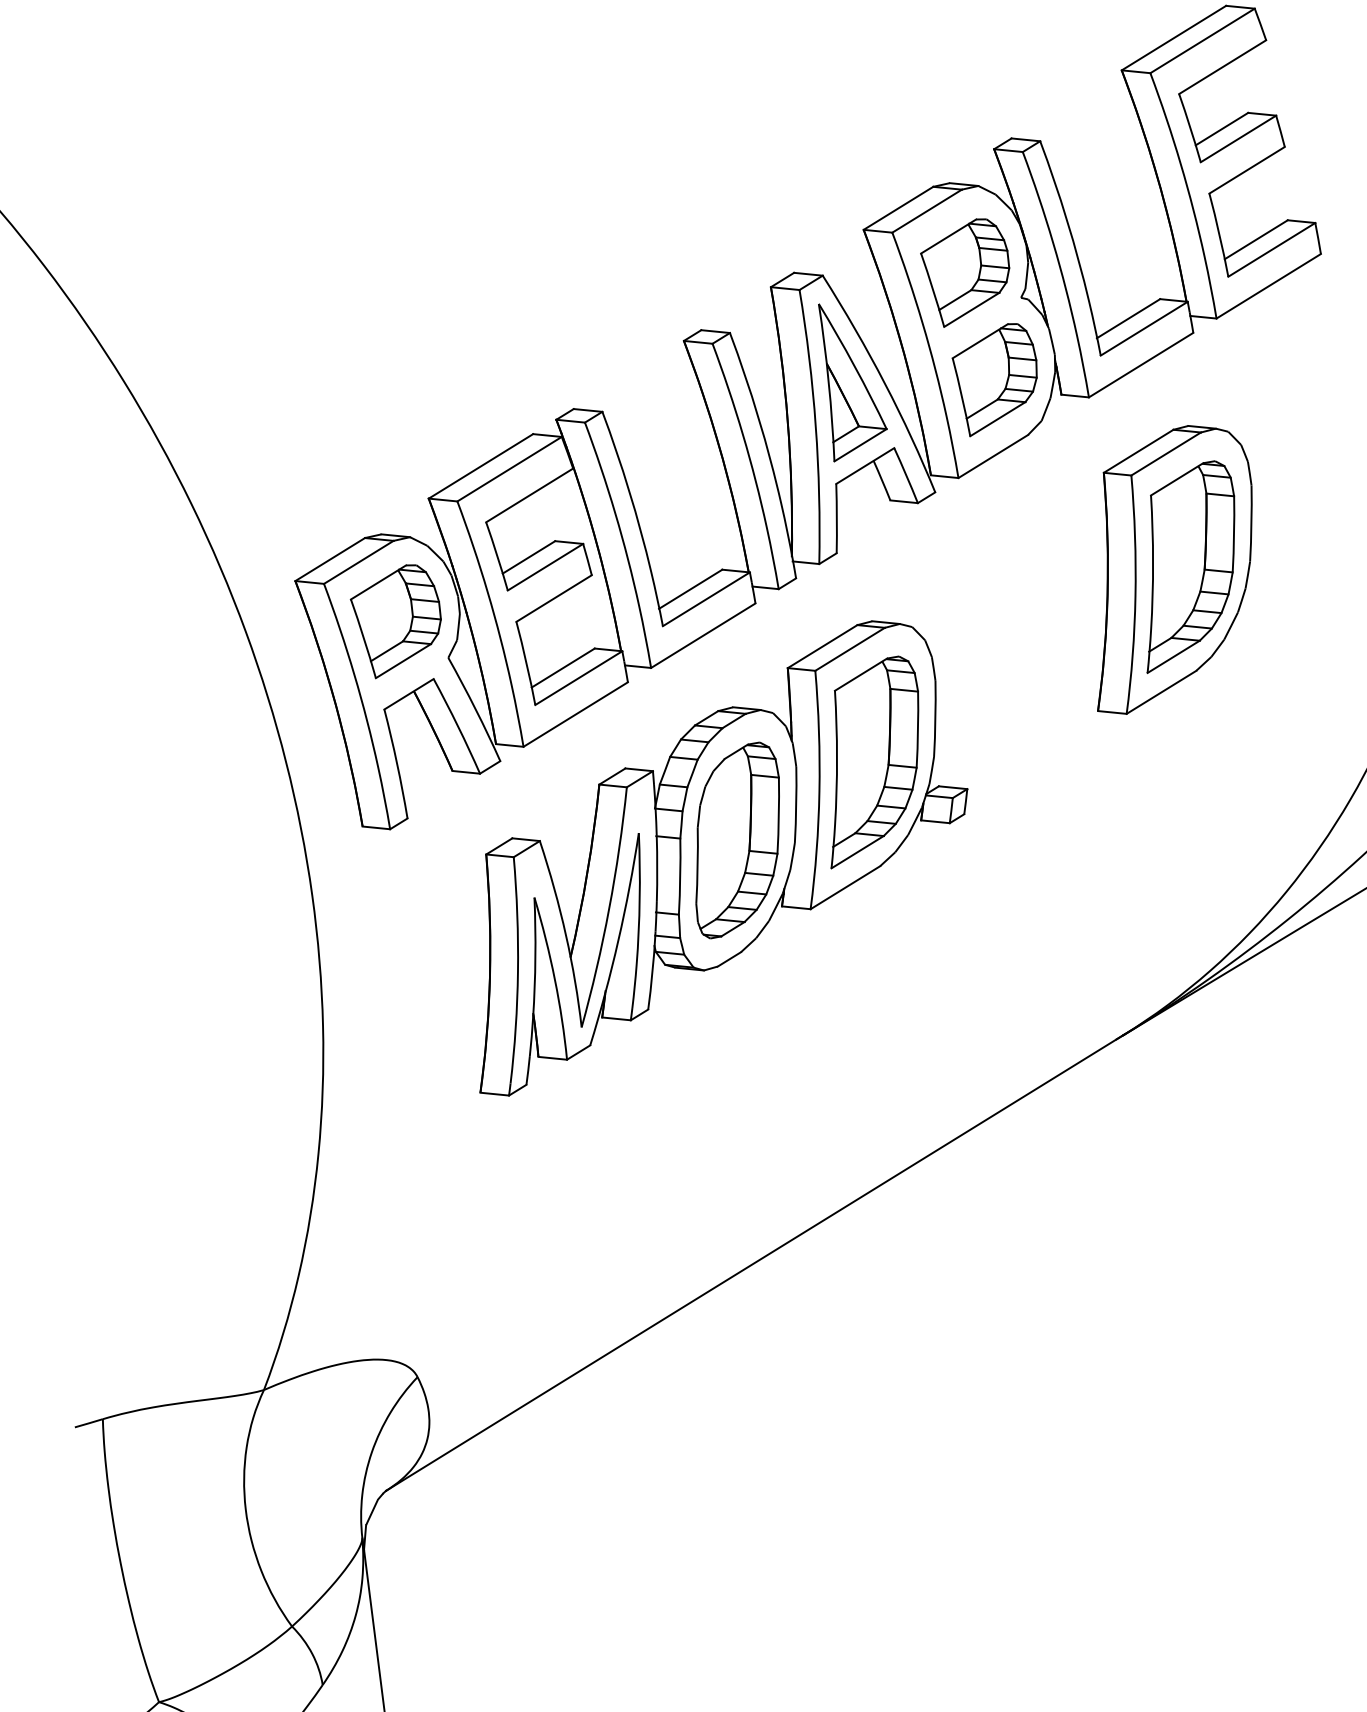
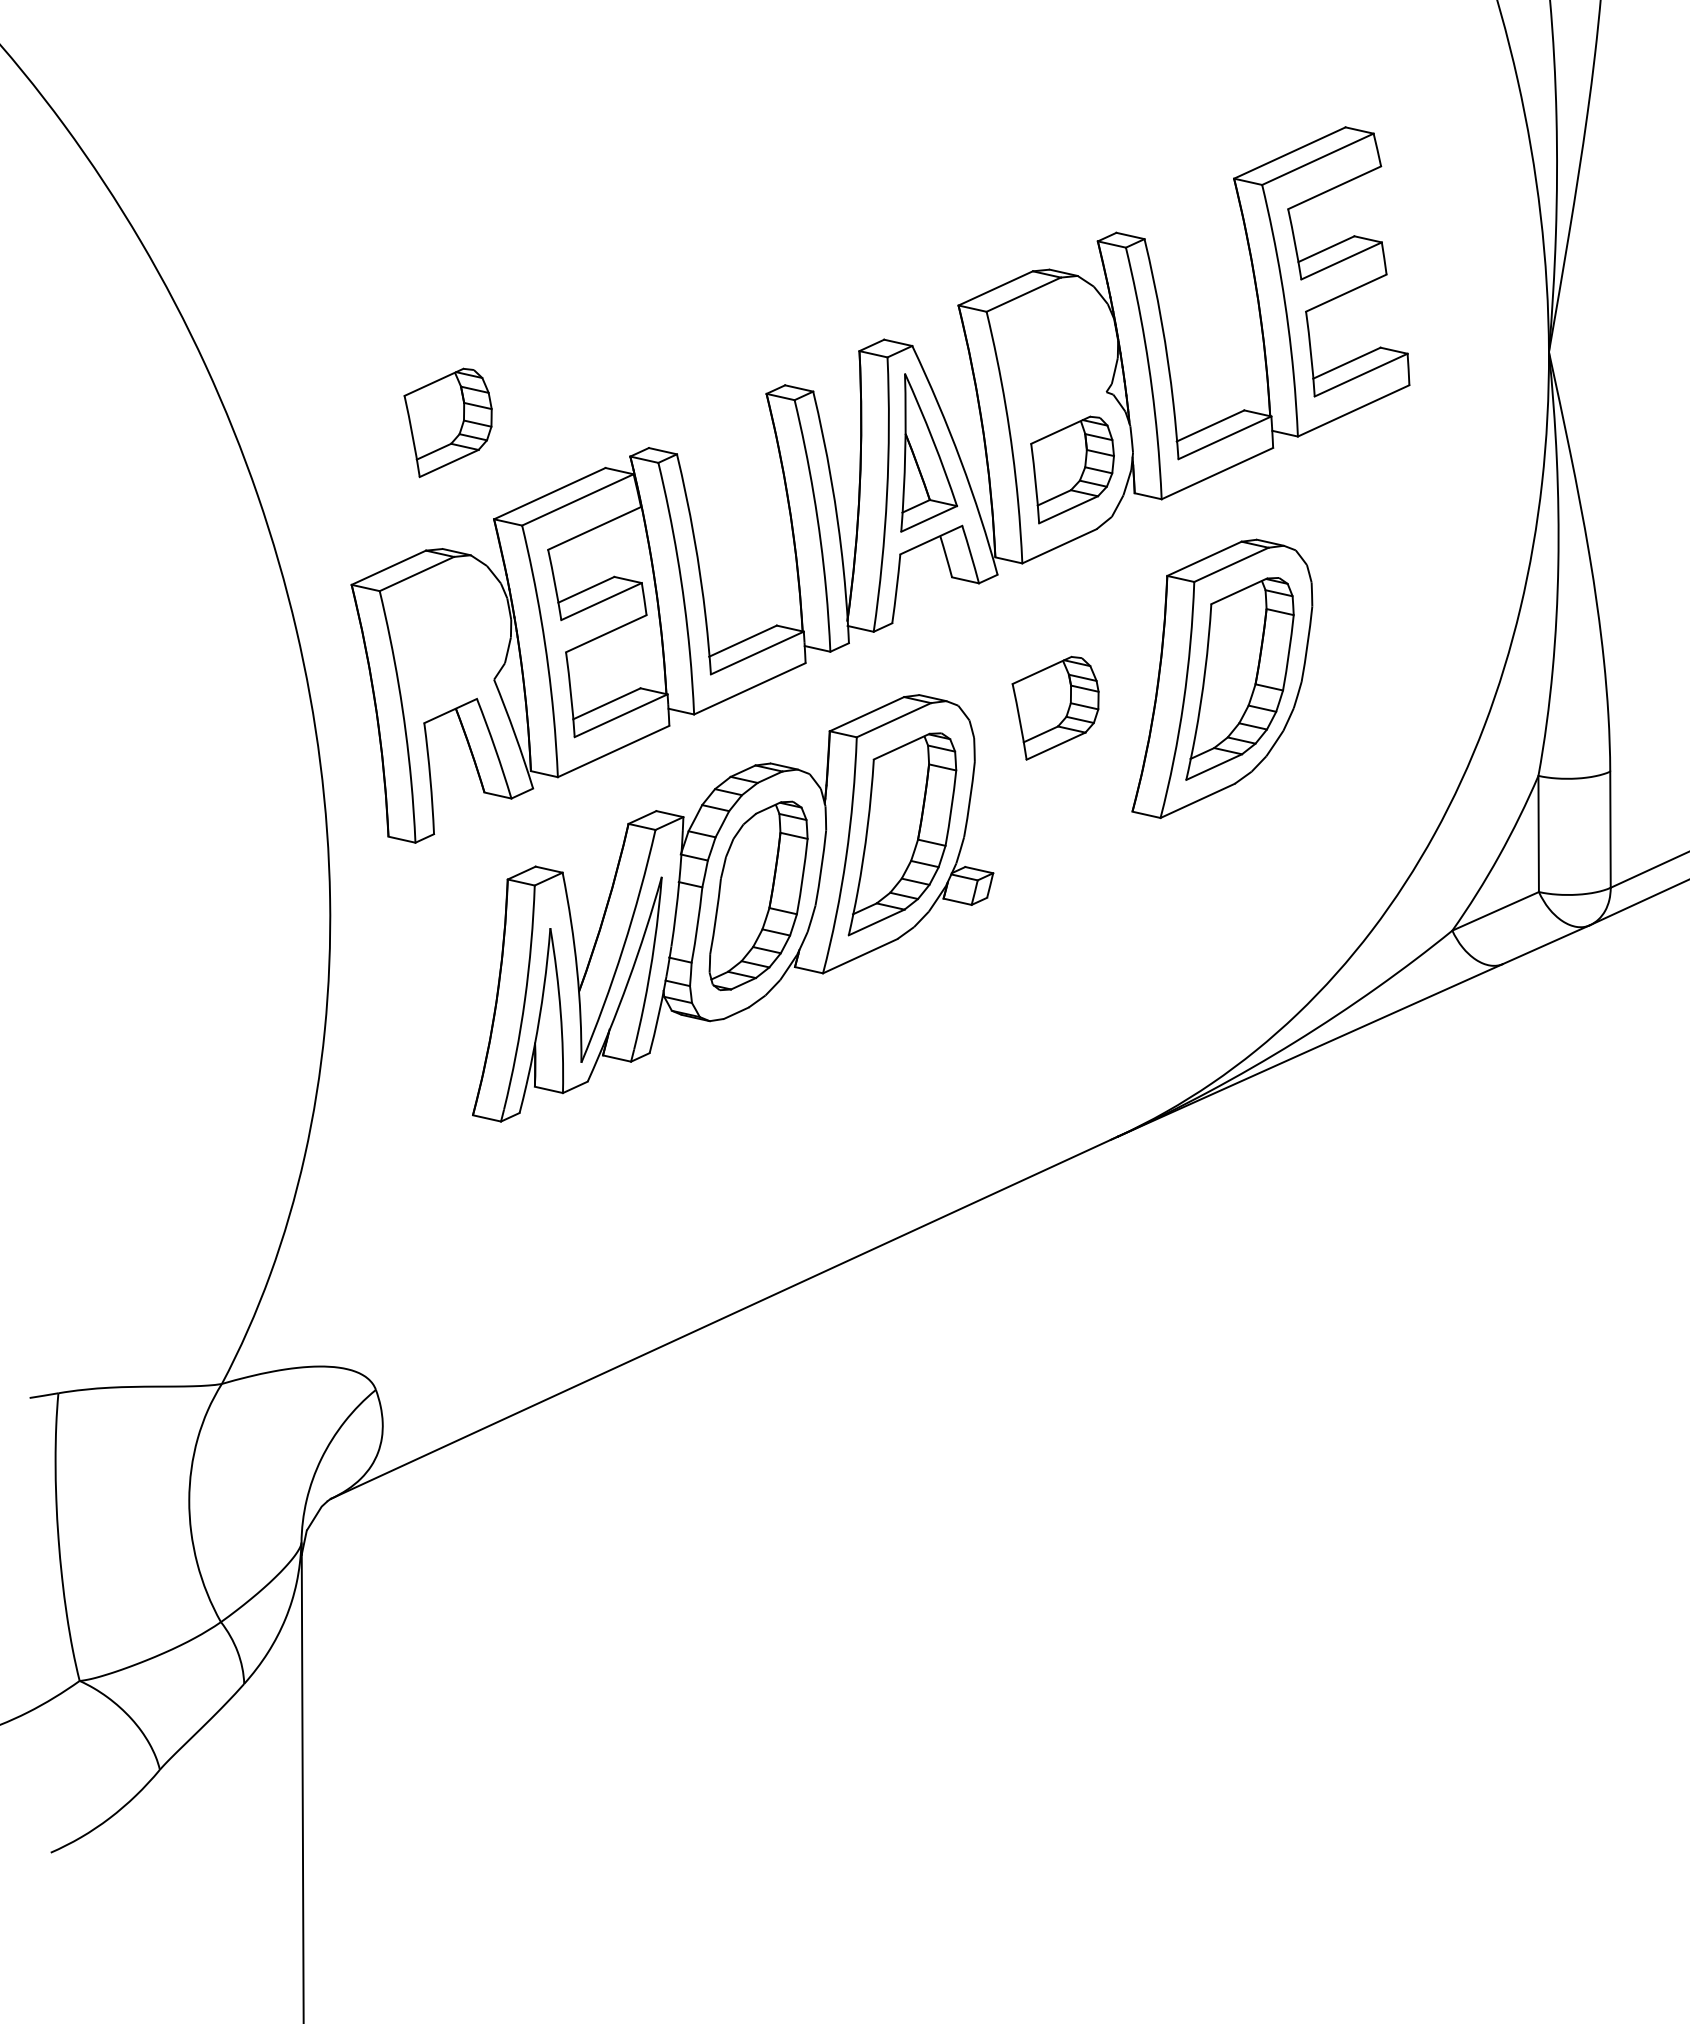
part: (966, 271) -> (1055, 707), moved
part: (396, 620) -> (447, 422), moved

